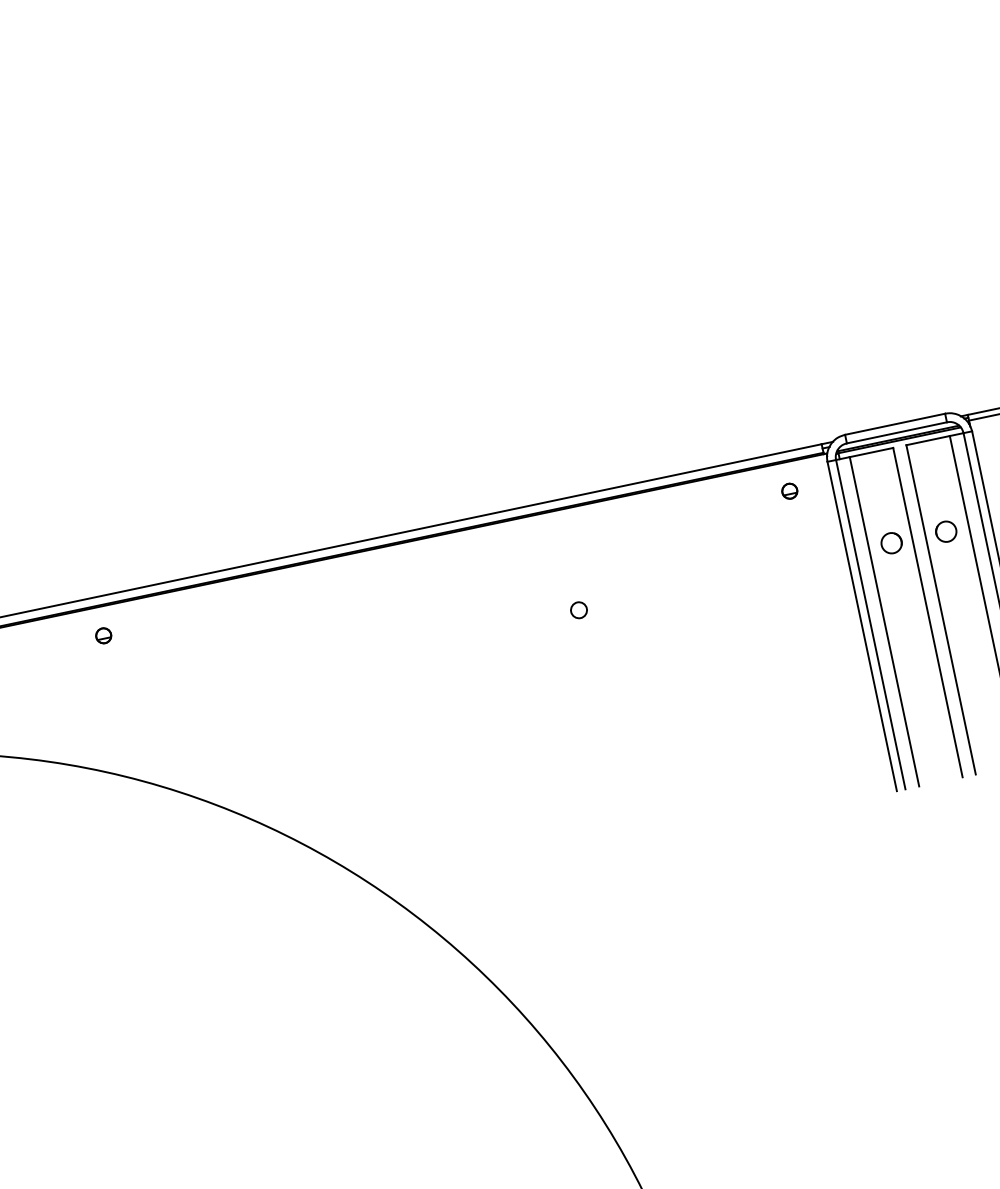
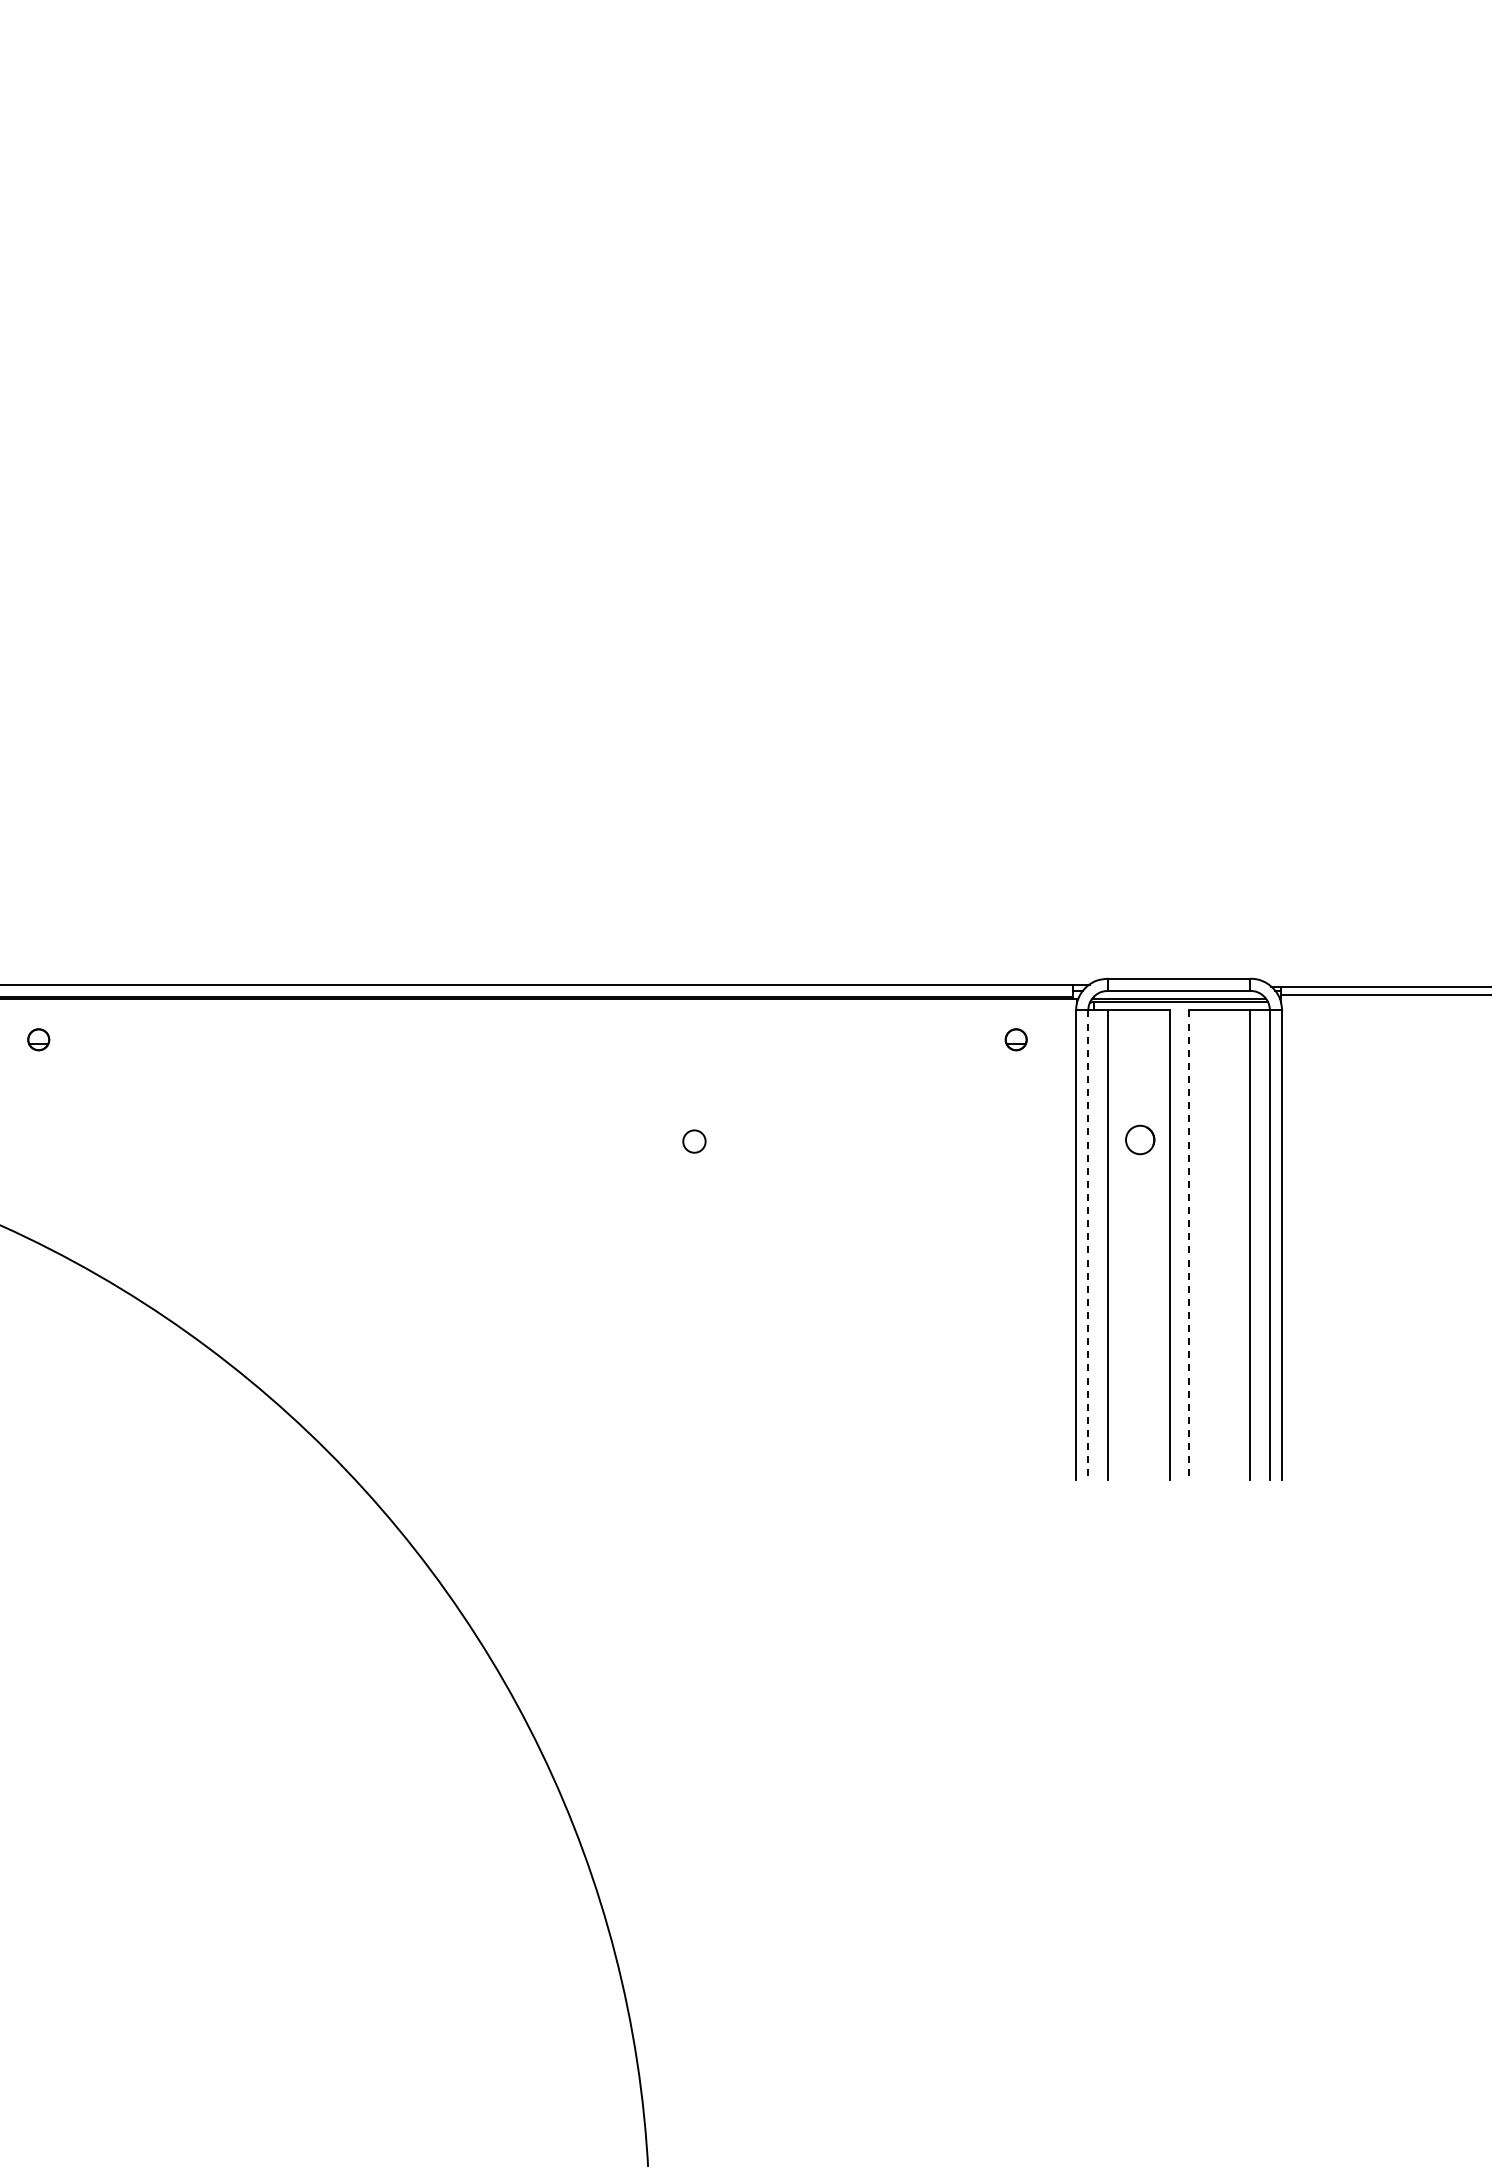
part: (945, 531) -> (1217, 1139), removed
line: (941, 610) -> (1188, 1245), solid -> dashed
line: (870, 624) -> (1088, 1245), solid -> dashed

